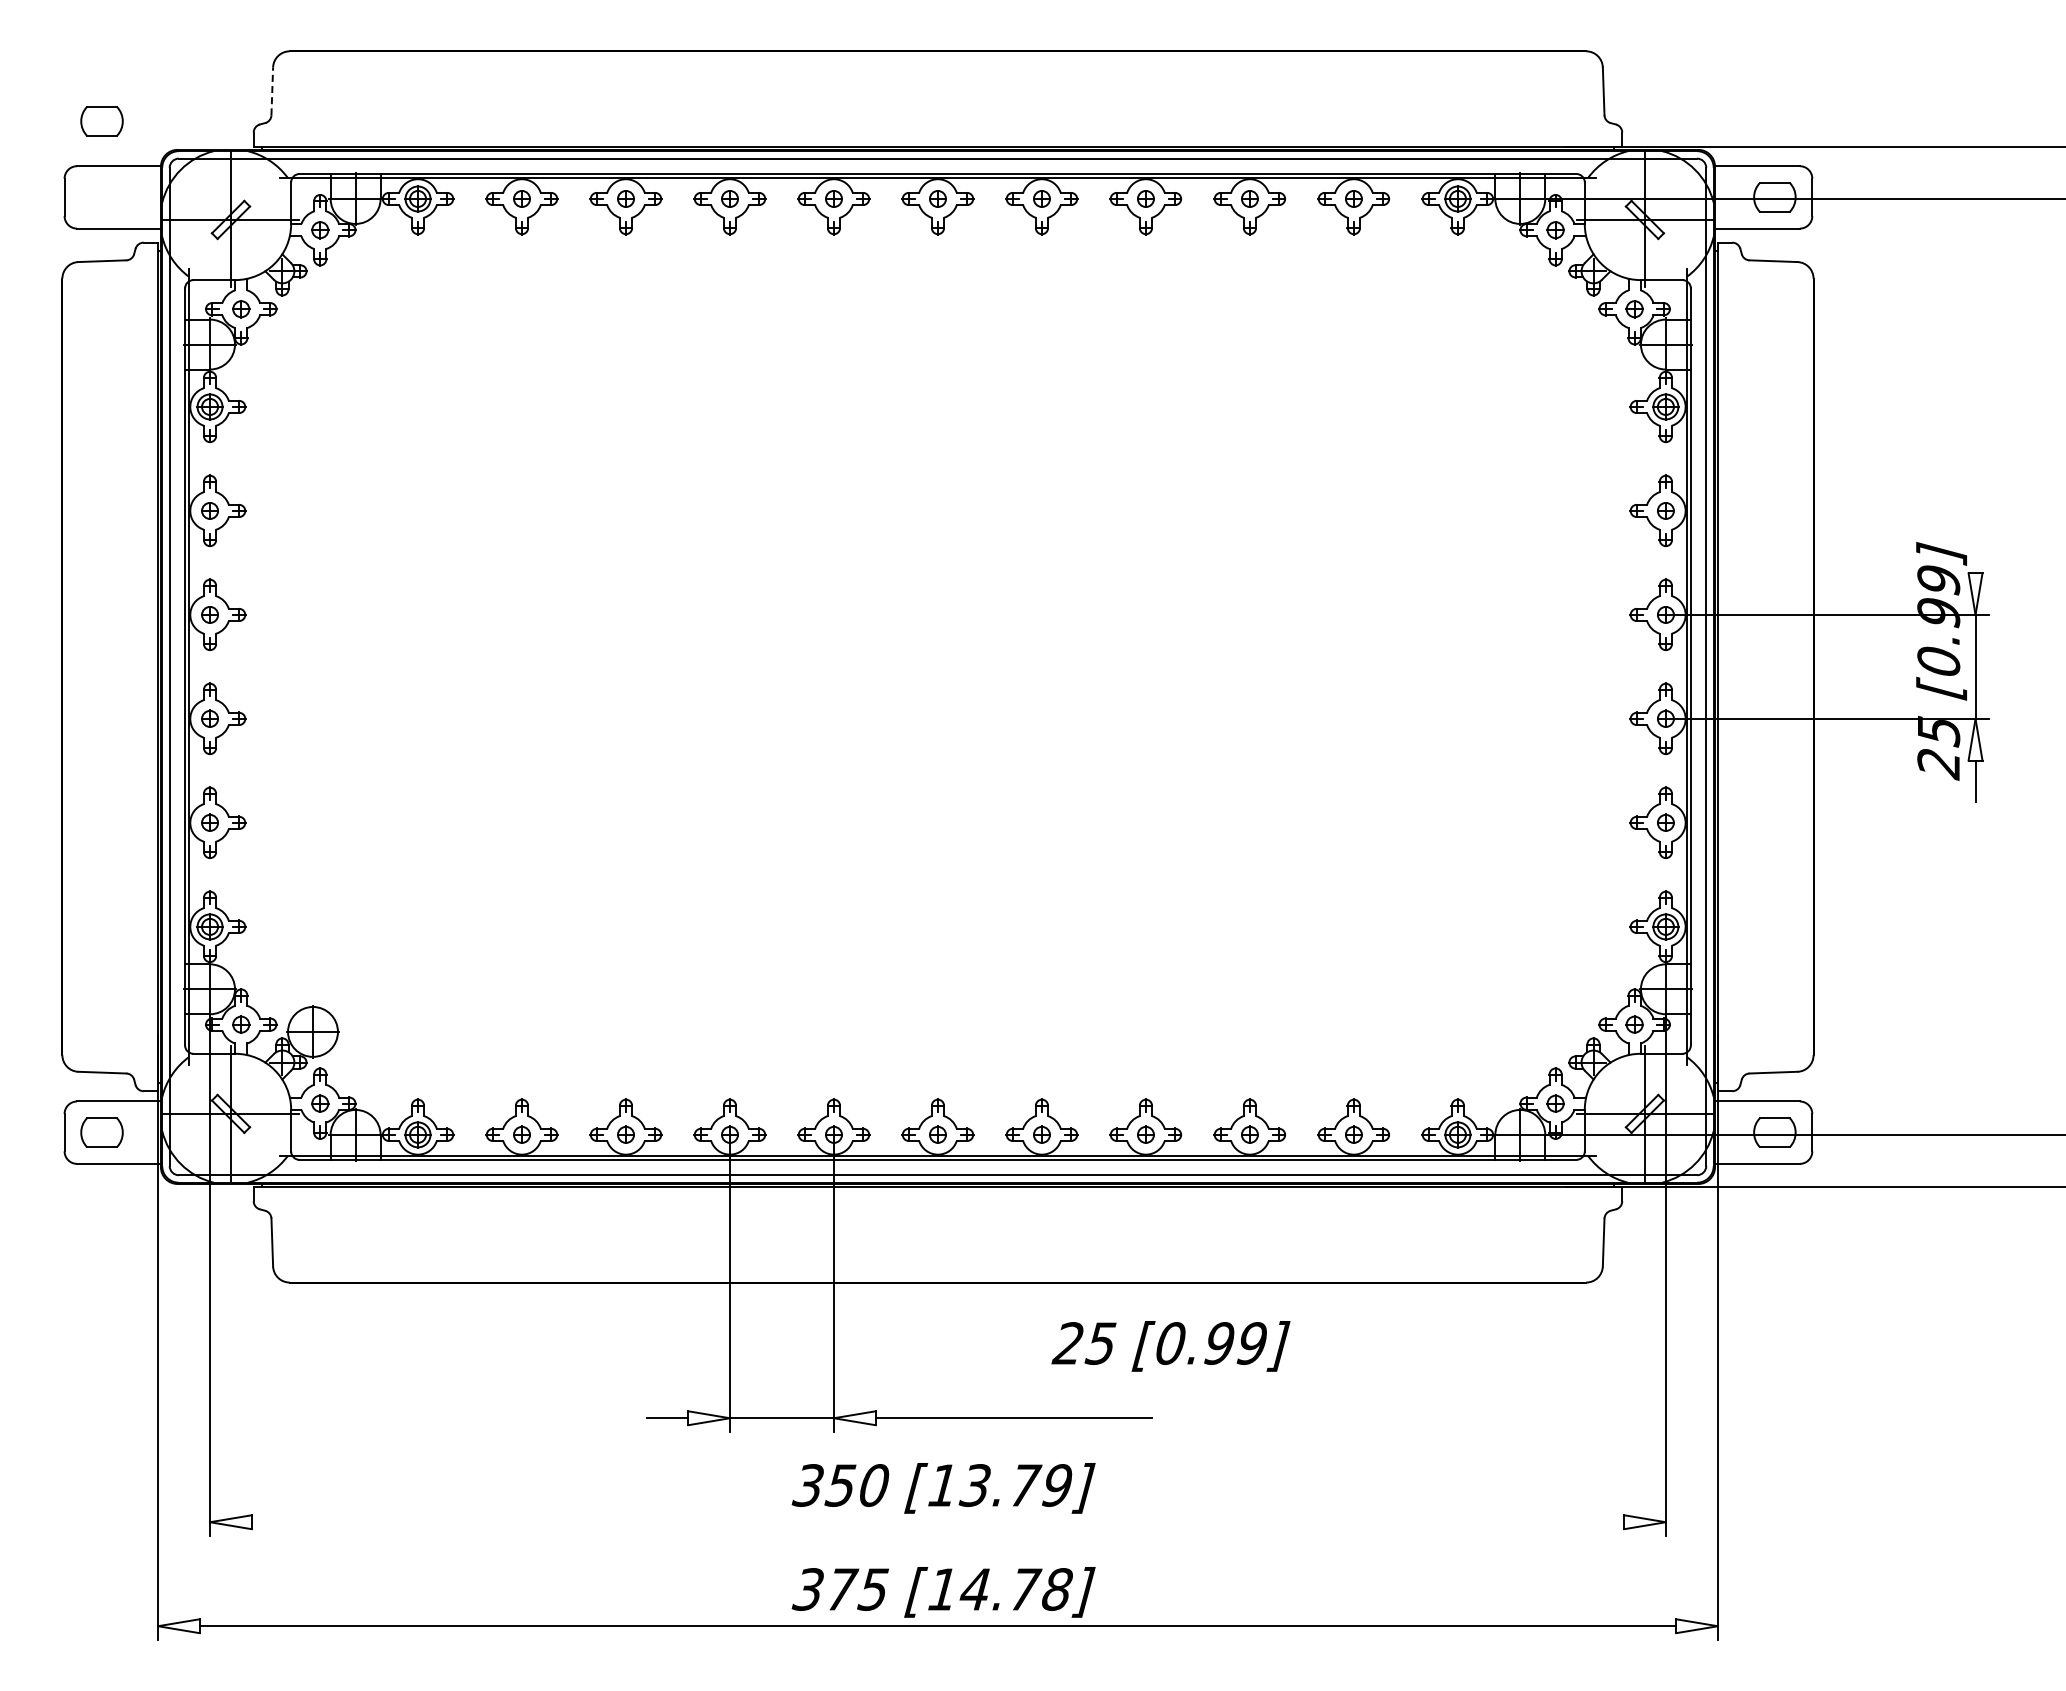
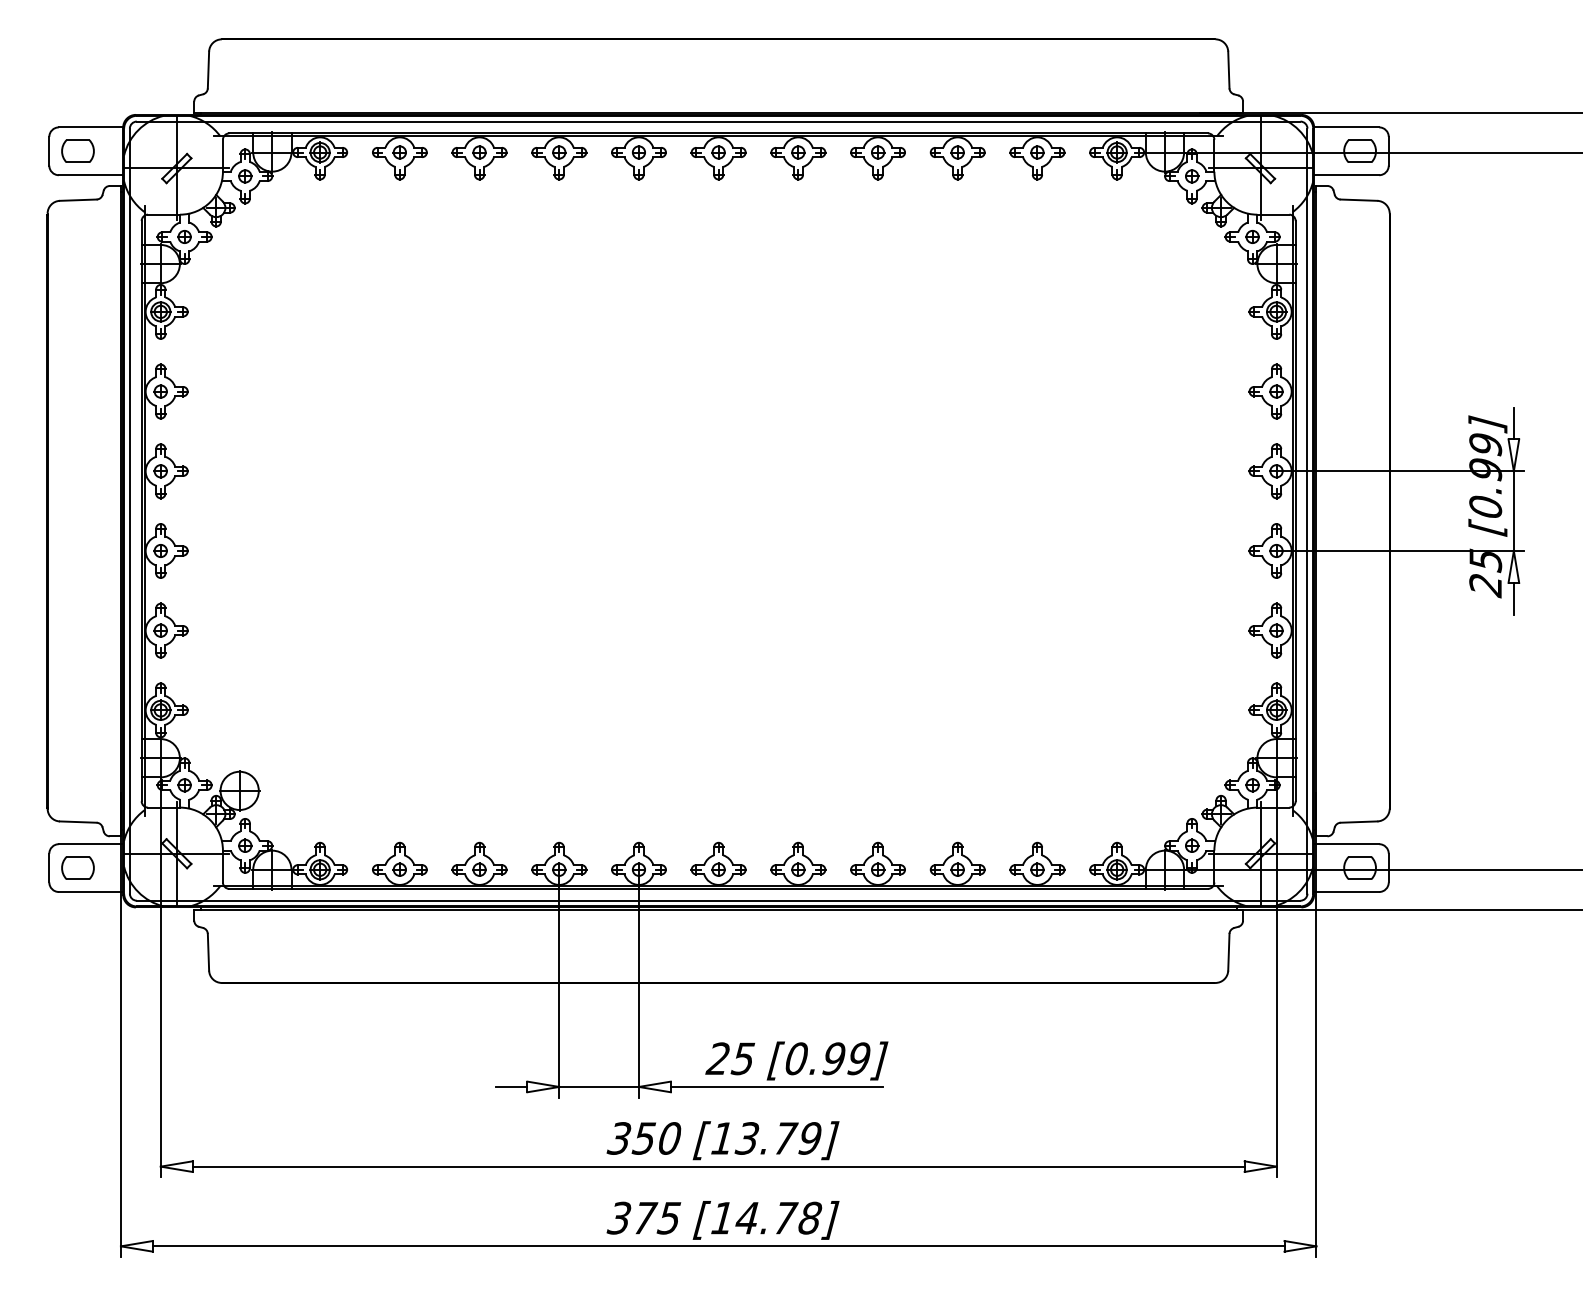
line: (272, 91) -> (208, 70), dashed -> solid
part: (101, 121) -> (77, 151), moved
line: (1975, 552) -> (1513, 423), added
text: (1170, 1346) -> (796, 1061), moved
line: (937, 1522) -> (718, 1166), added

